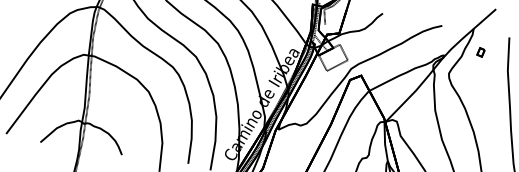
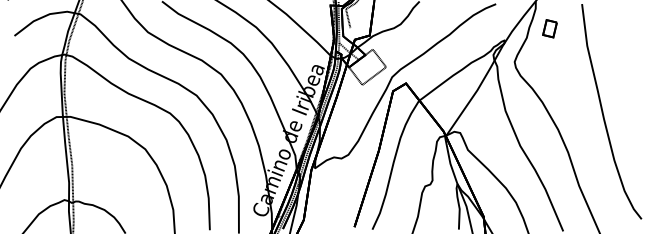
part: (480, 52) -> (549, 28), size x1.67

